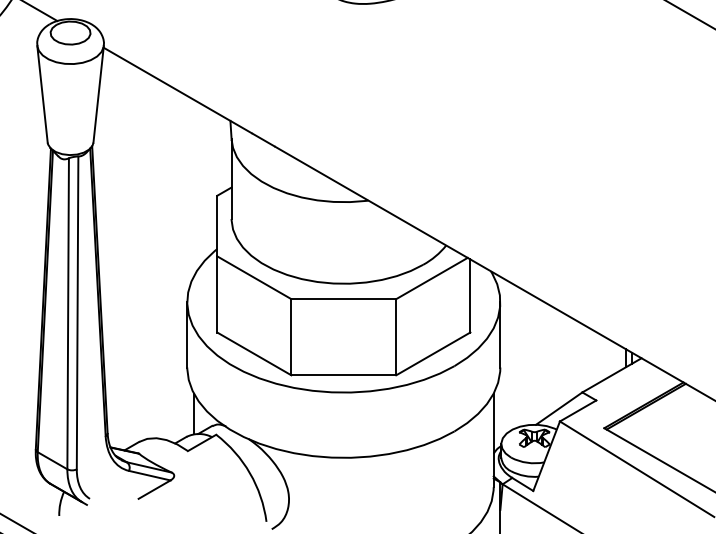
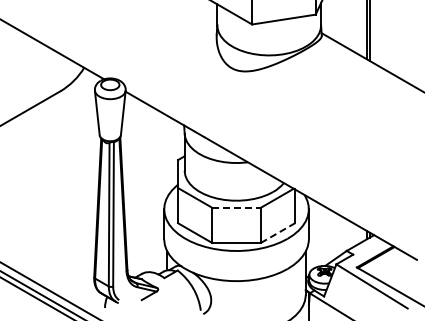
line: (345, 298) -> (237, 207), solid -> dashed
line: (432, 354) -> (277, 233), solid -> dashed

